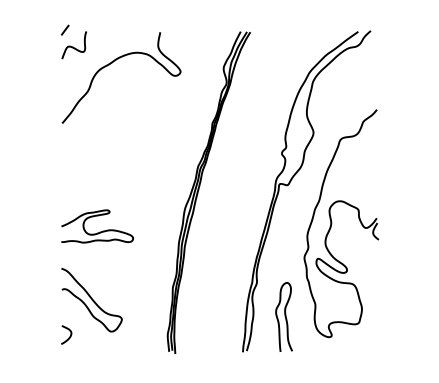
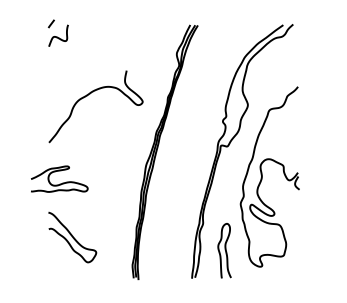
curve: (112, 63) -> (88, 95), moved
curve: (100, 231) -> (61, 183), moved
curve: (69, 336) -> (54, 266), removed

